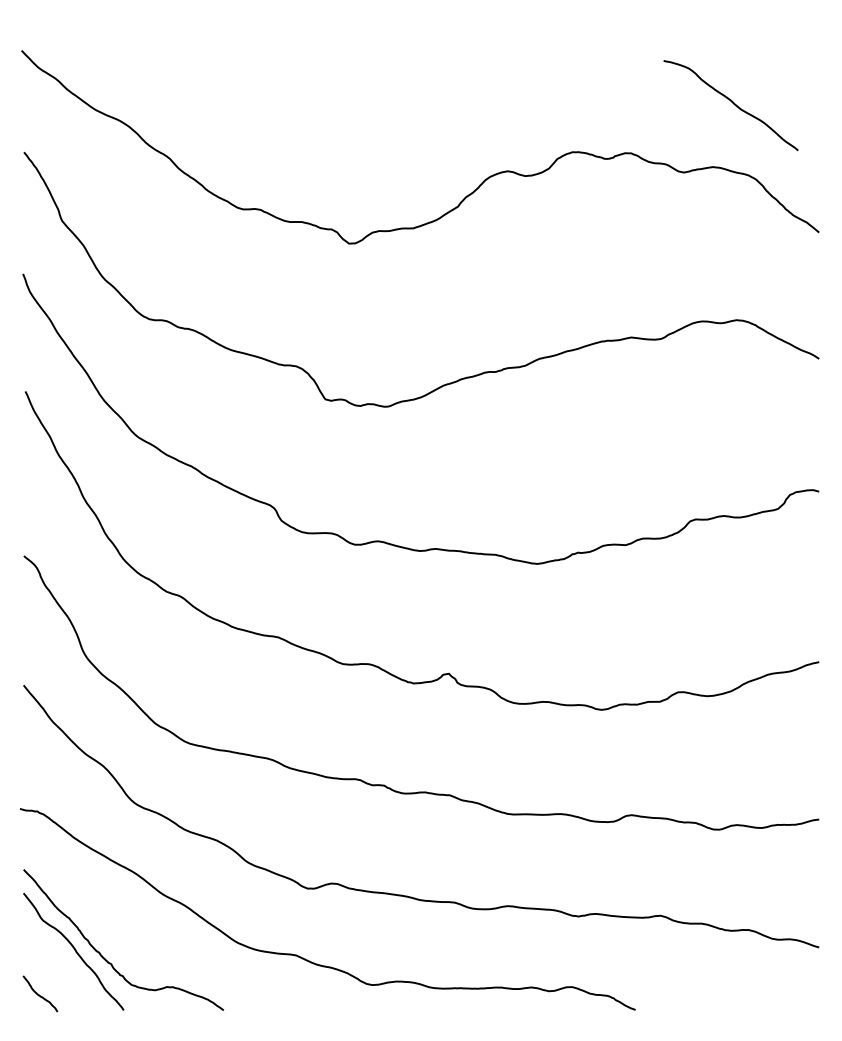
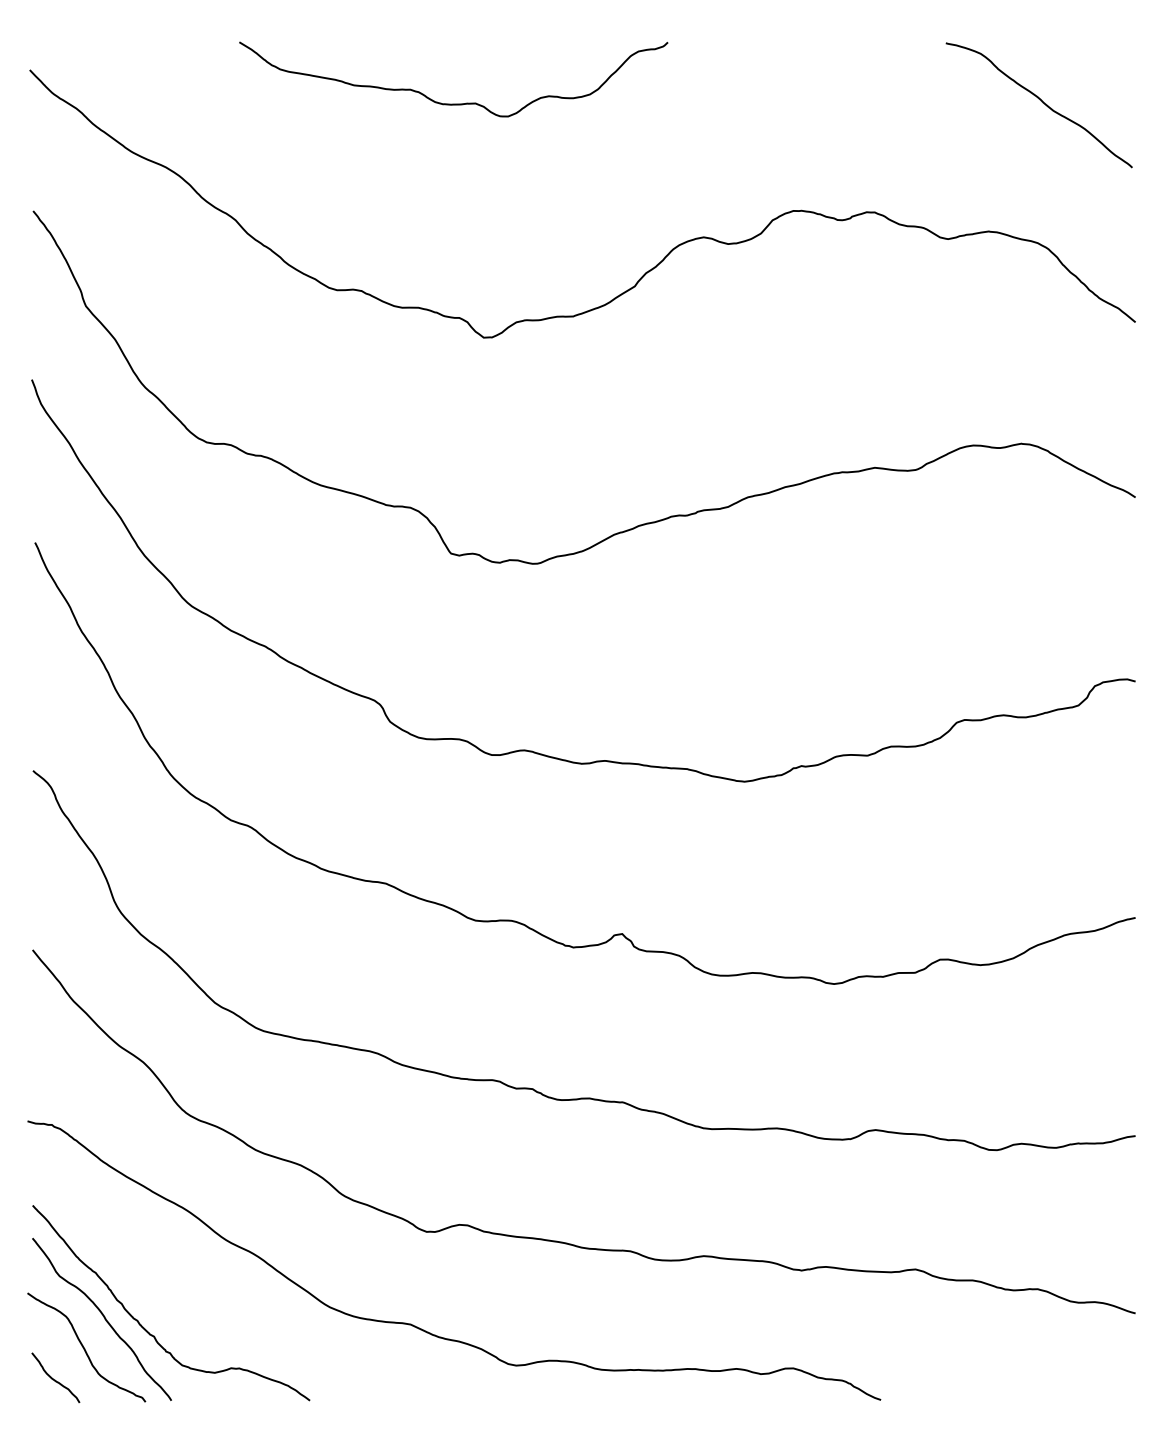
curve: (327, 74) -> (453, 103), added
curve: (733, 104) -> (1042, 103), moved
curve: (61, 972) -> (85, 1348), added

